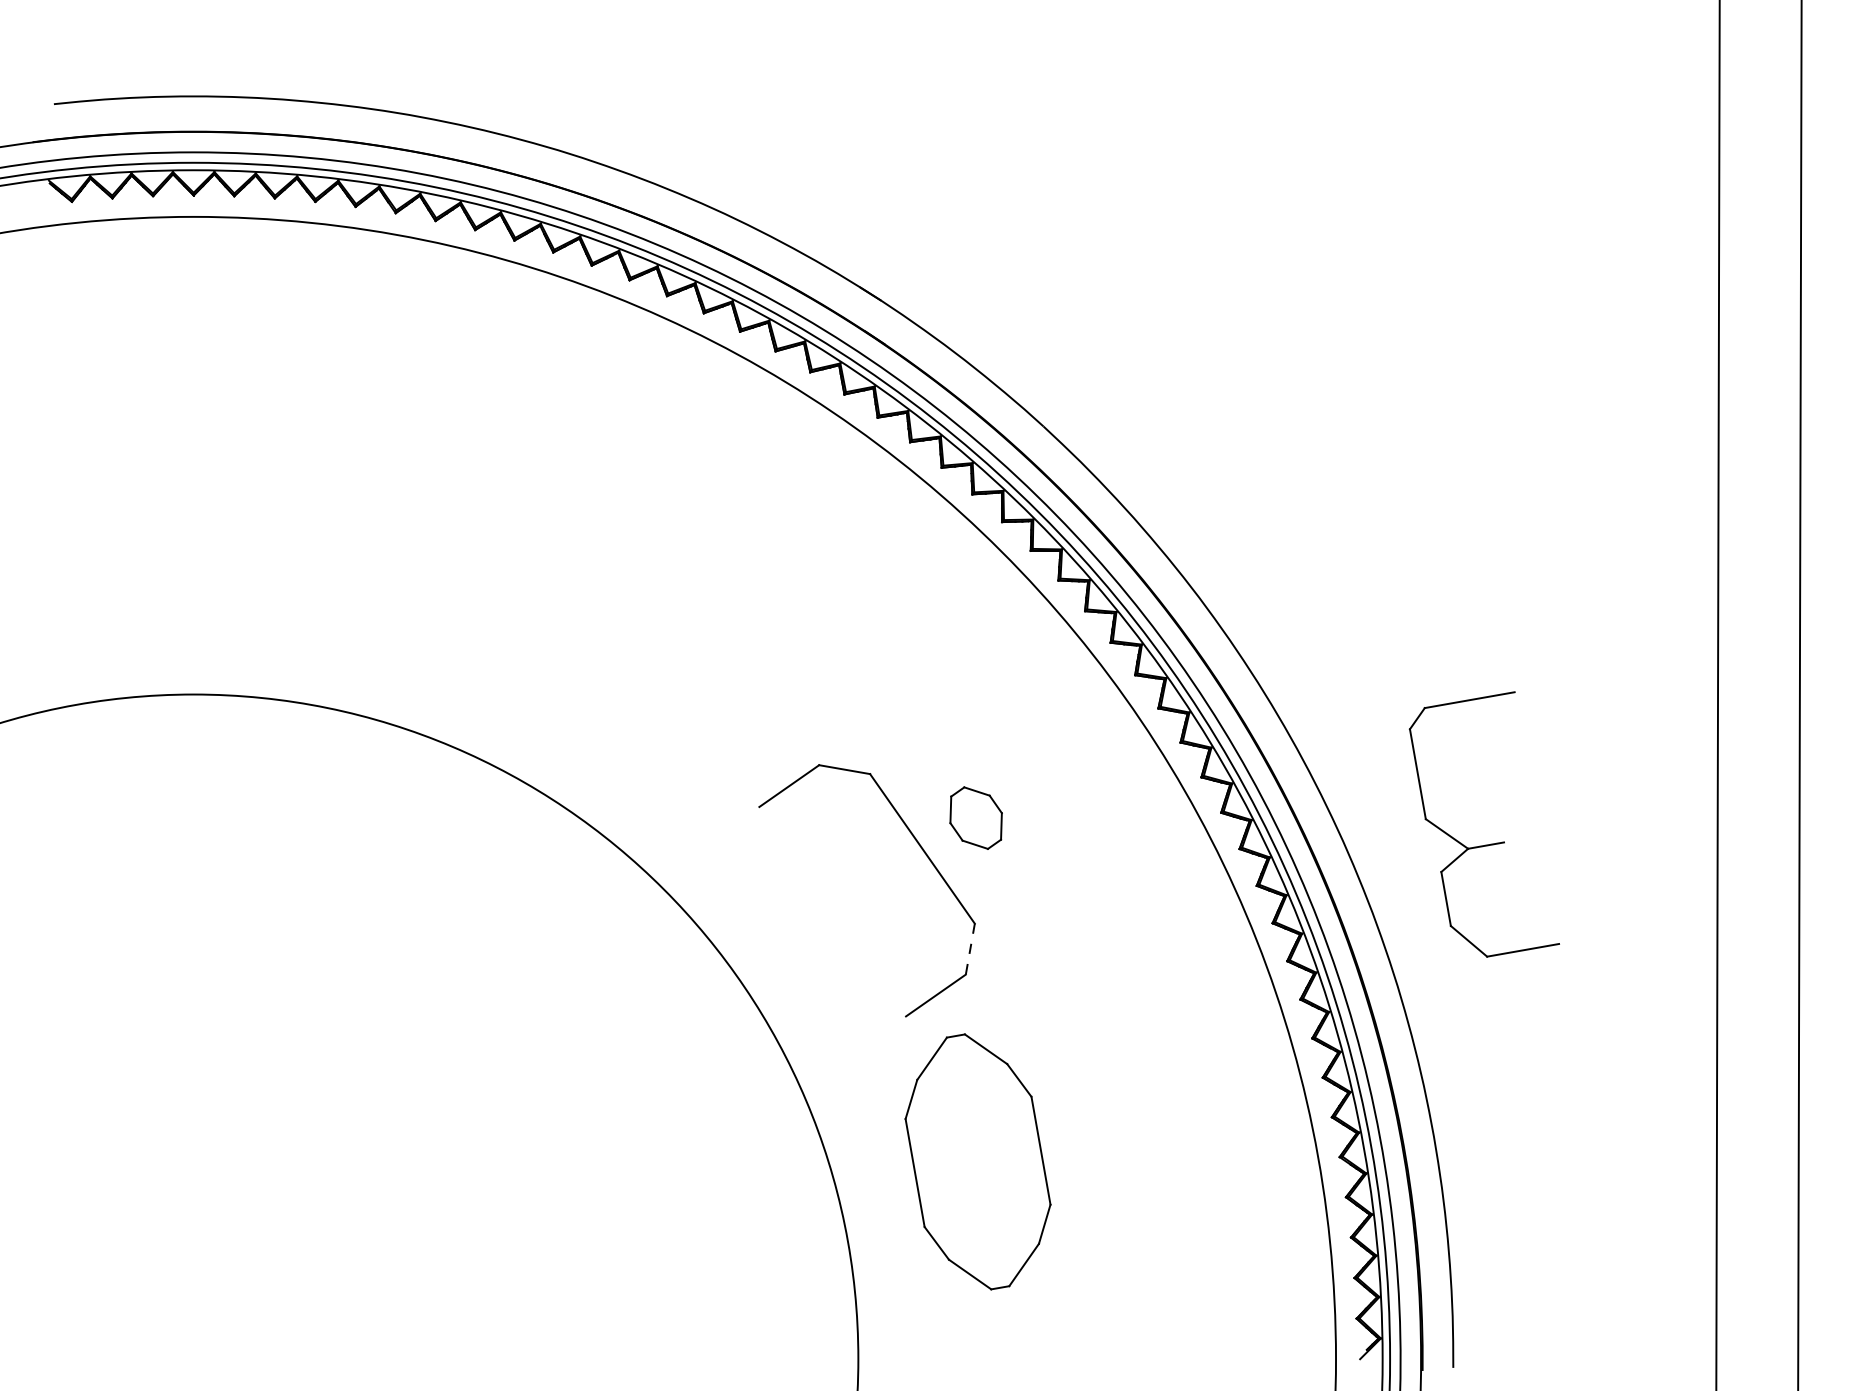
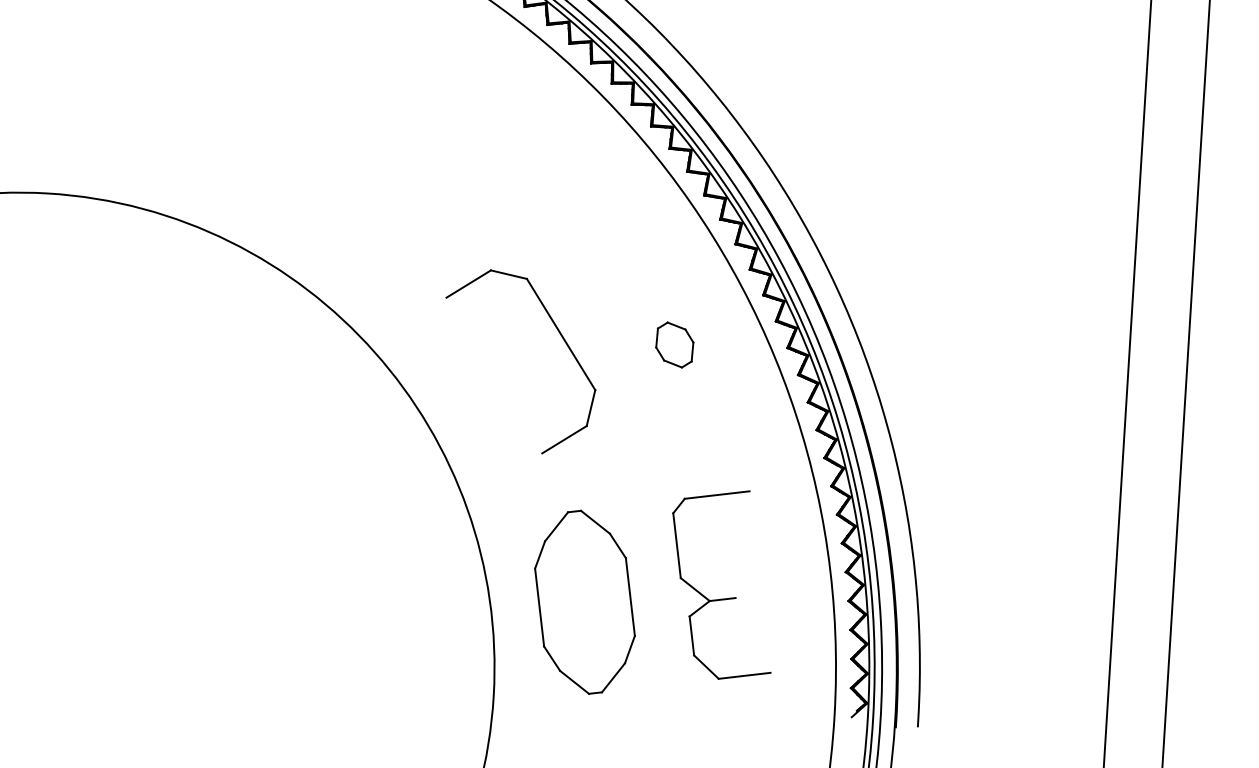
part: (975, 817) -> (674, 344), moved
part: (1485, 844) -> (722, 598), moved
line: (970, 949) -> (591, 408), dashed -> solid
part: (977, 1161) -> (584, 602), moved

